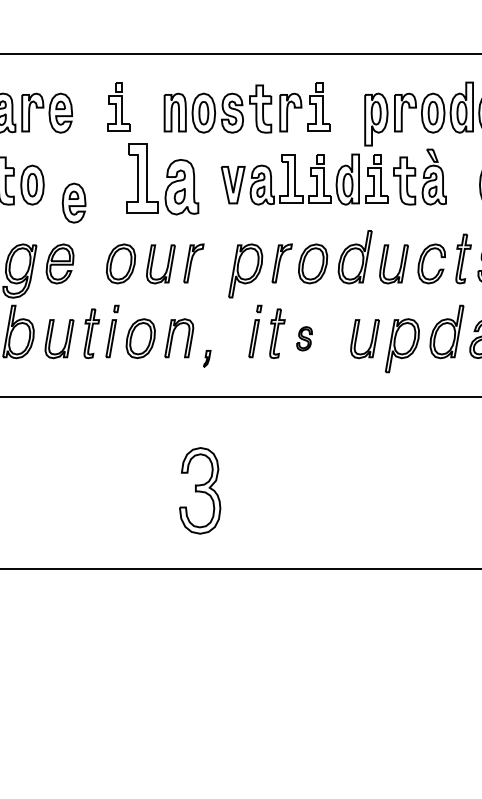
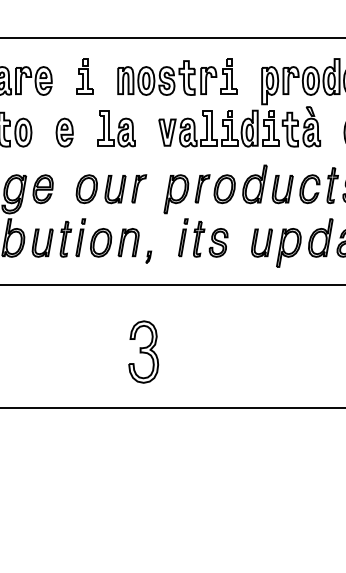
part: (162, 179) -> (116, 128), size x0.71
part: (73, 202) -> (64, 132), moved
part: (304, 338) -> (218, 242), size x1.67

